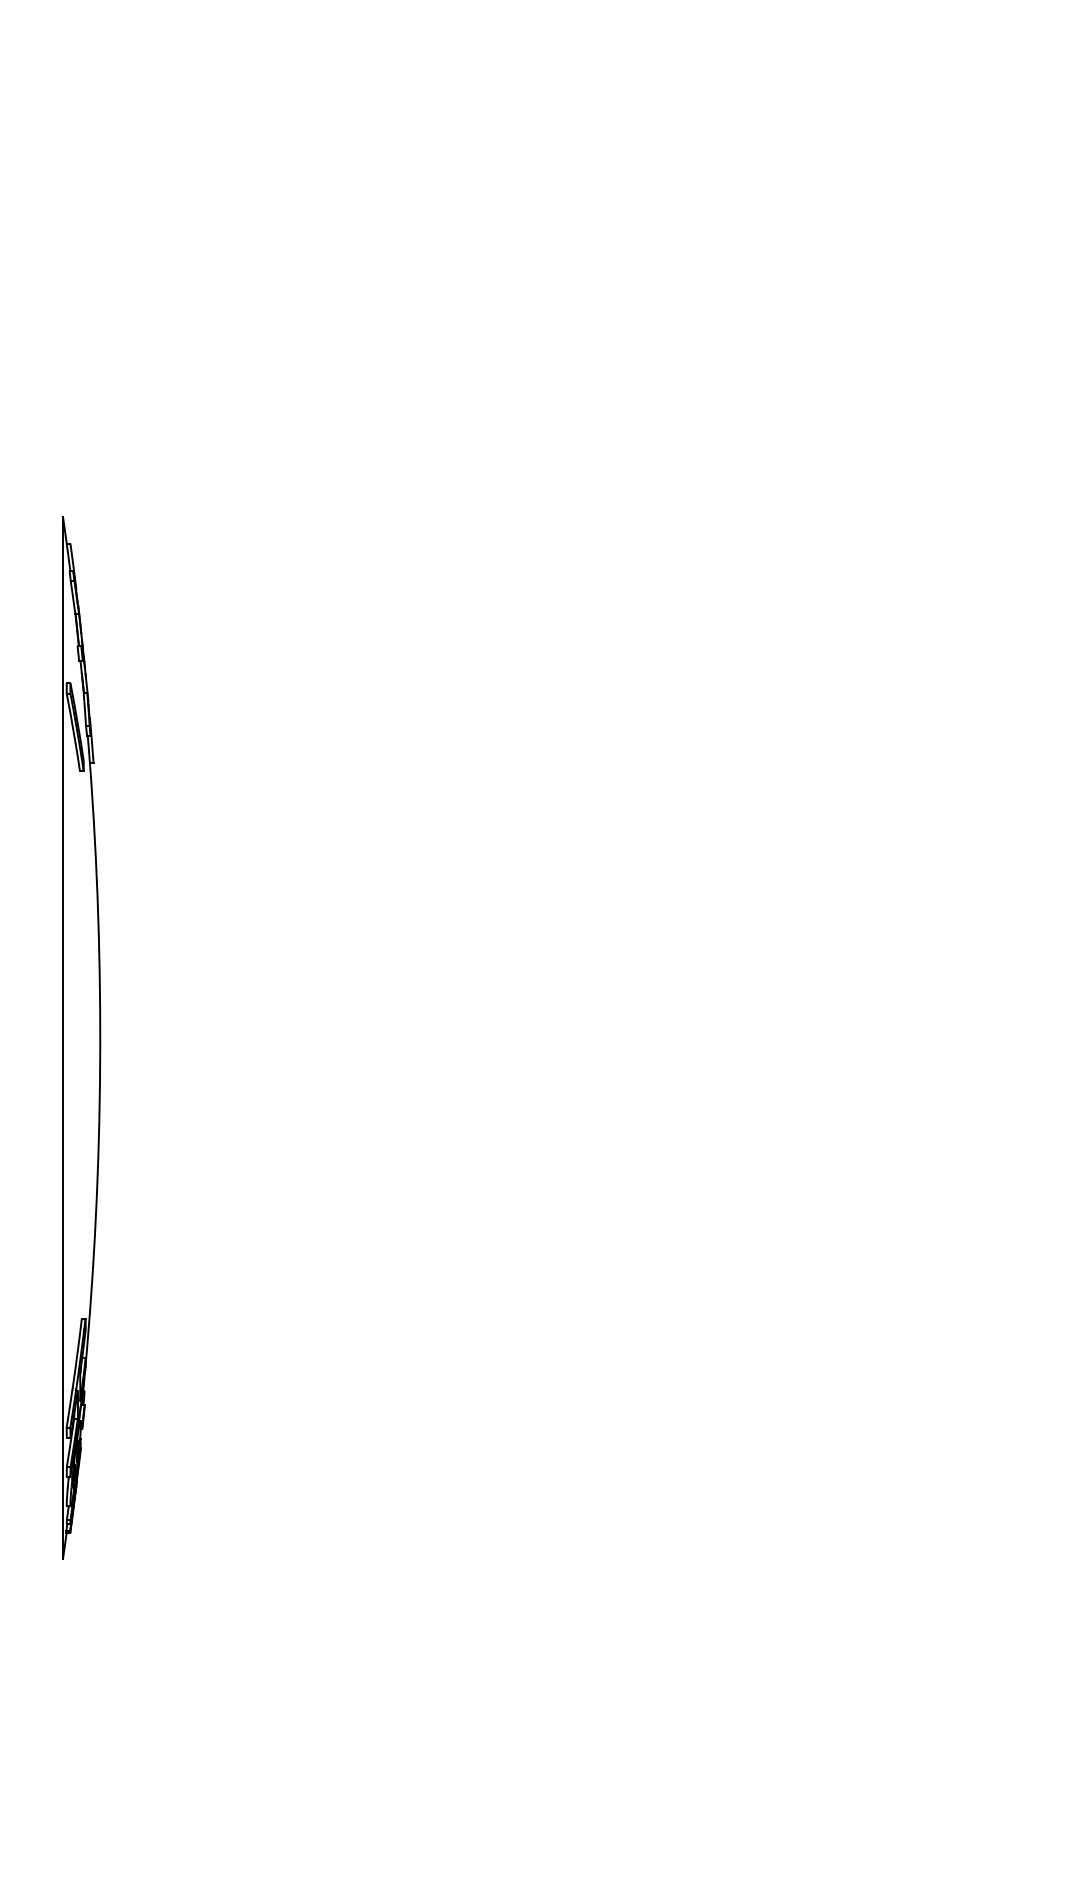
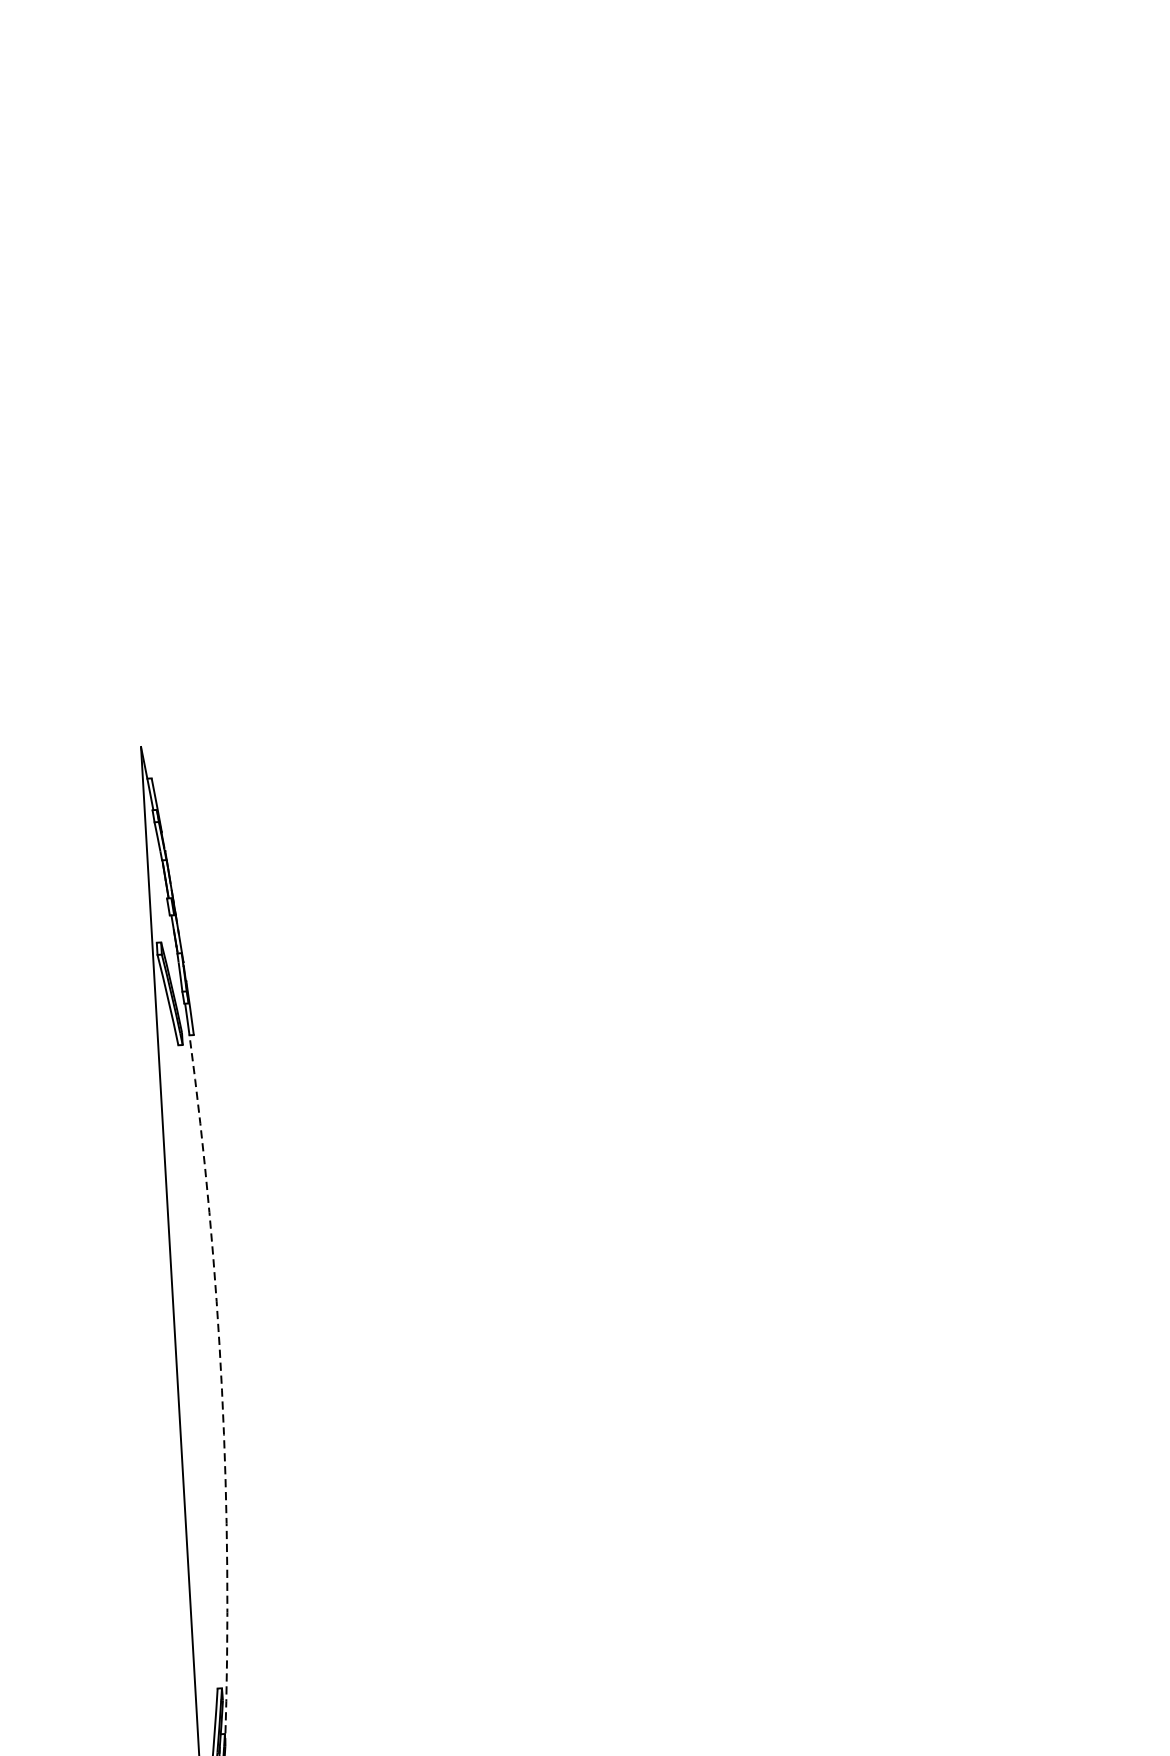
arc: (100, 1065) -> (222, 1389), solid -> dashed

